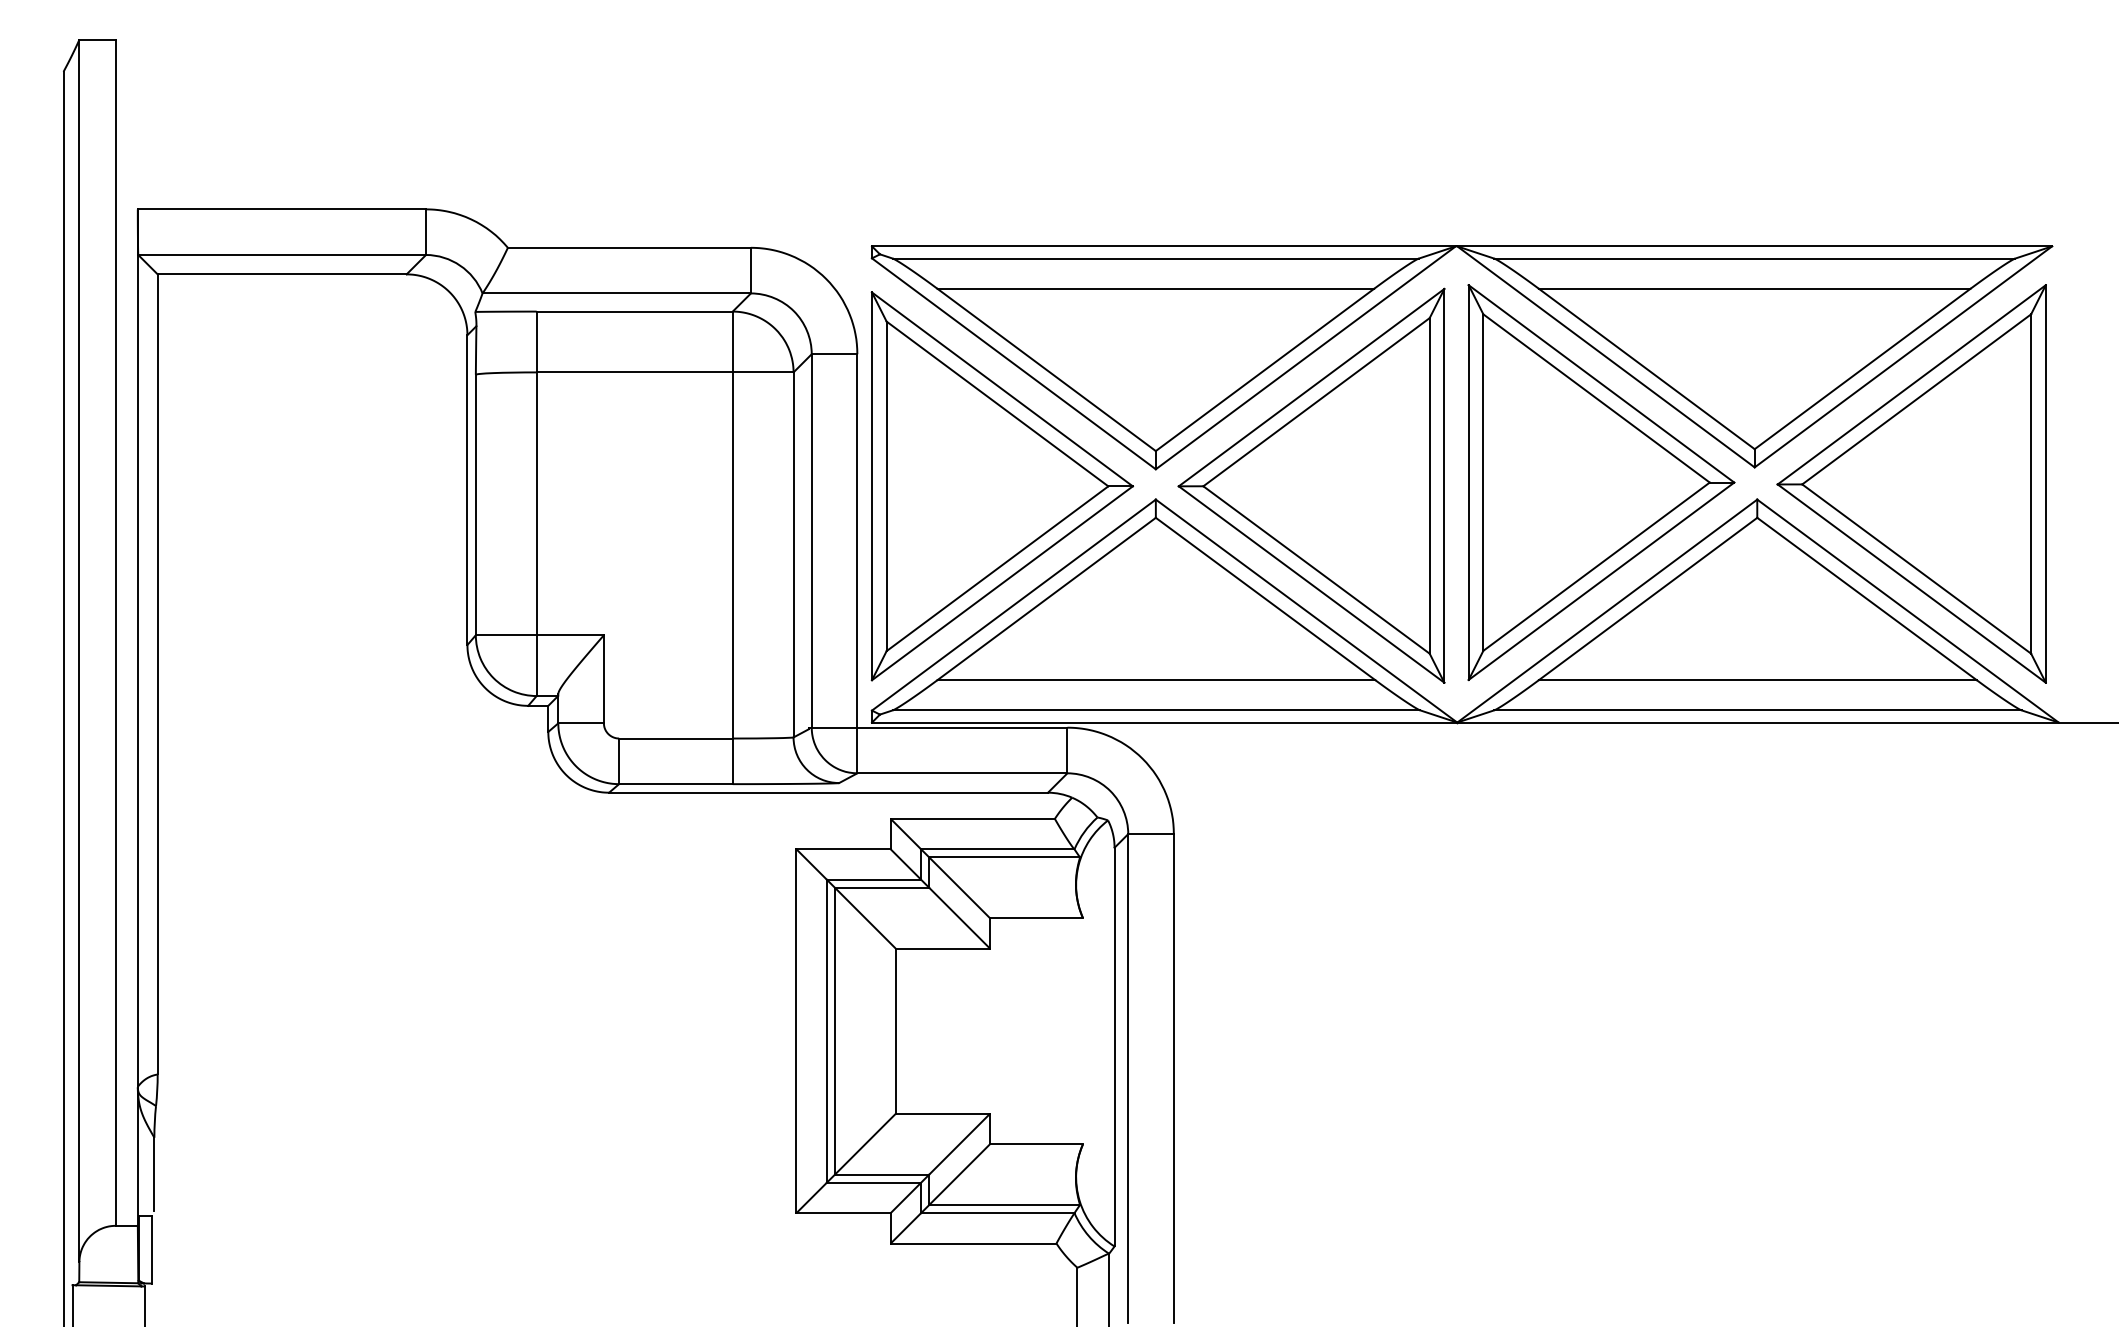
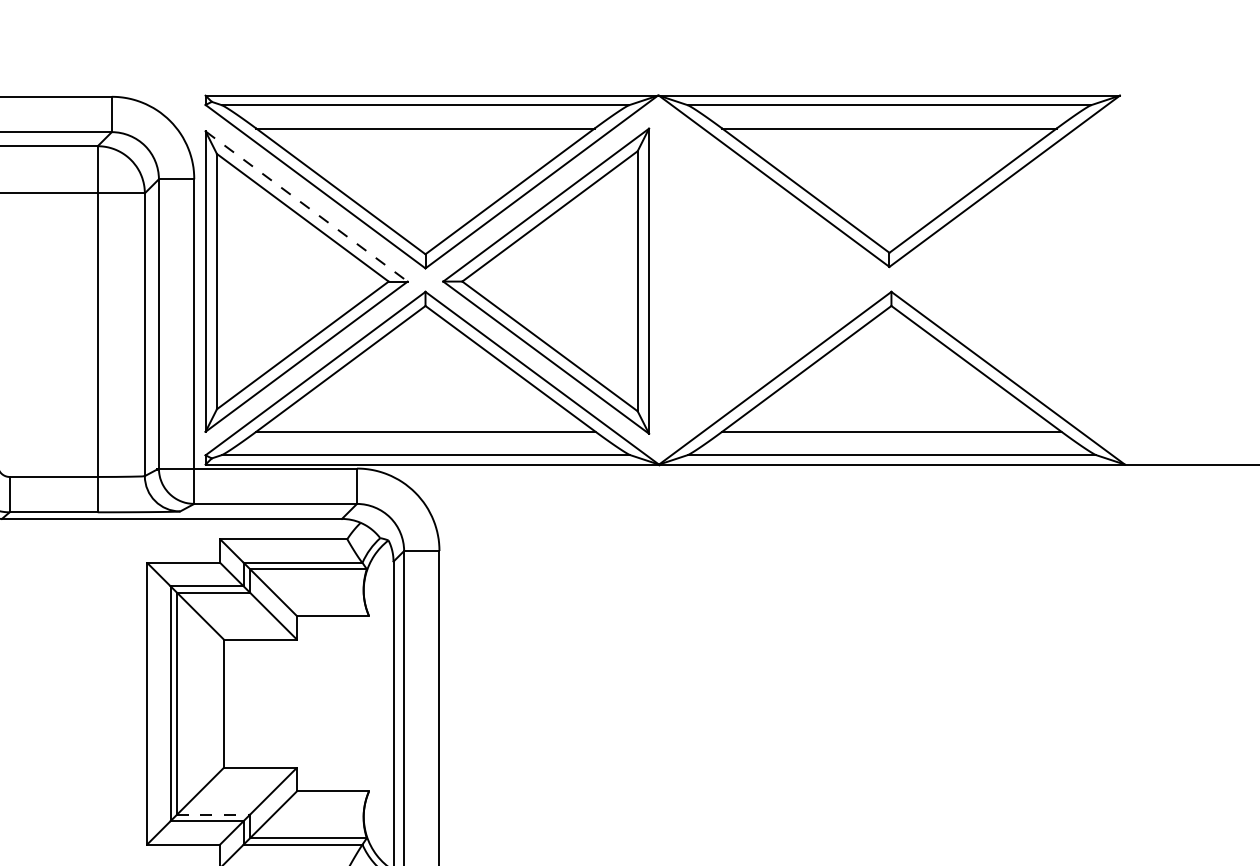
line: (1002, 389) -> (306, 206), solid -> dashed
part: (1601, 482) -> (770, 278), removed
part: (1911, 483) -> (1010, 279), removed
line: (882, 1174) -> (213, 814), solid -> dashed

